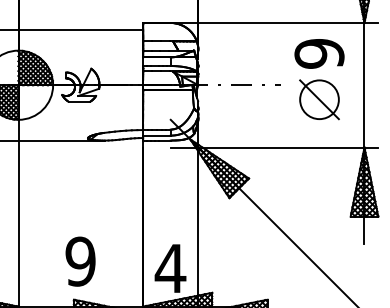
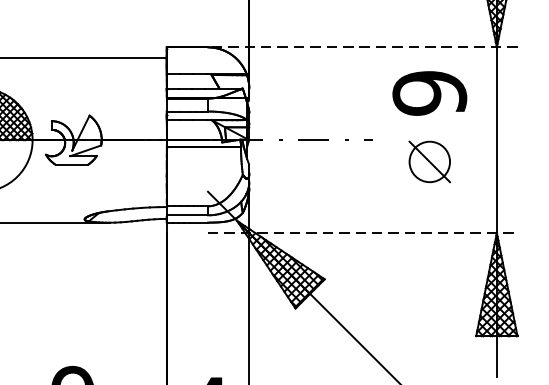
line: (274, 22) -> (362, 46), solid -> dashed
part: (319, 99) -> (429, 161), size x0.7
line: (274, 147) -> (362, 233), solid -> dashed

